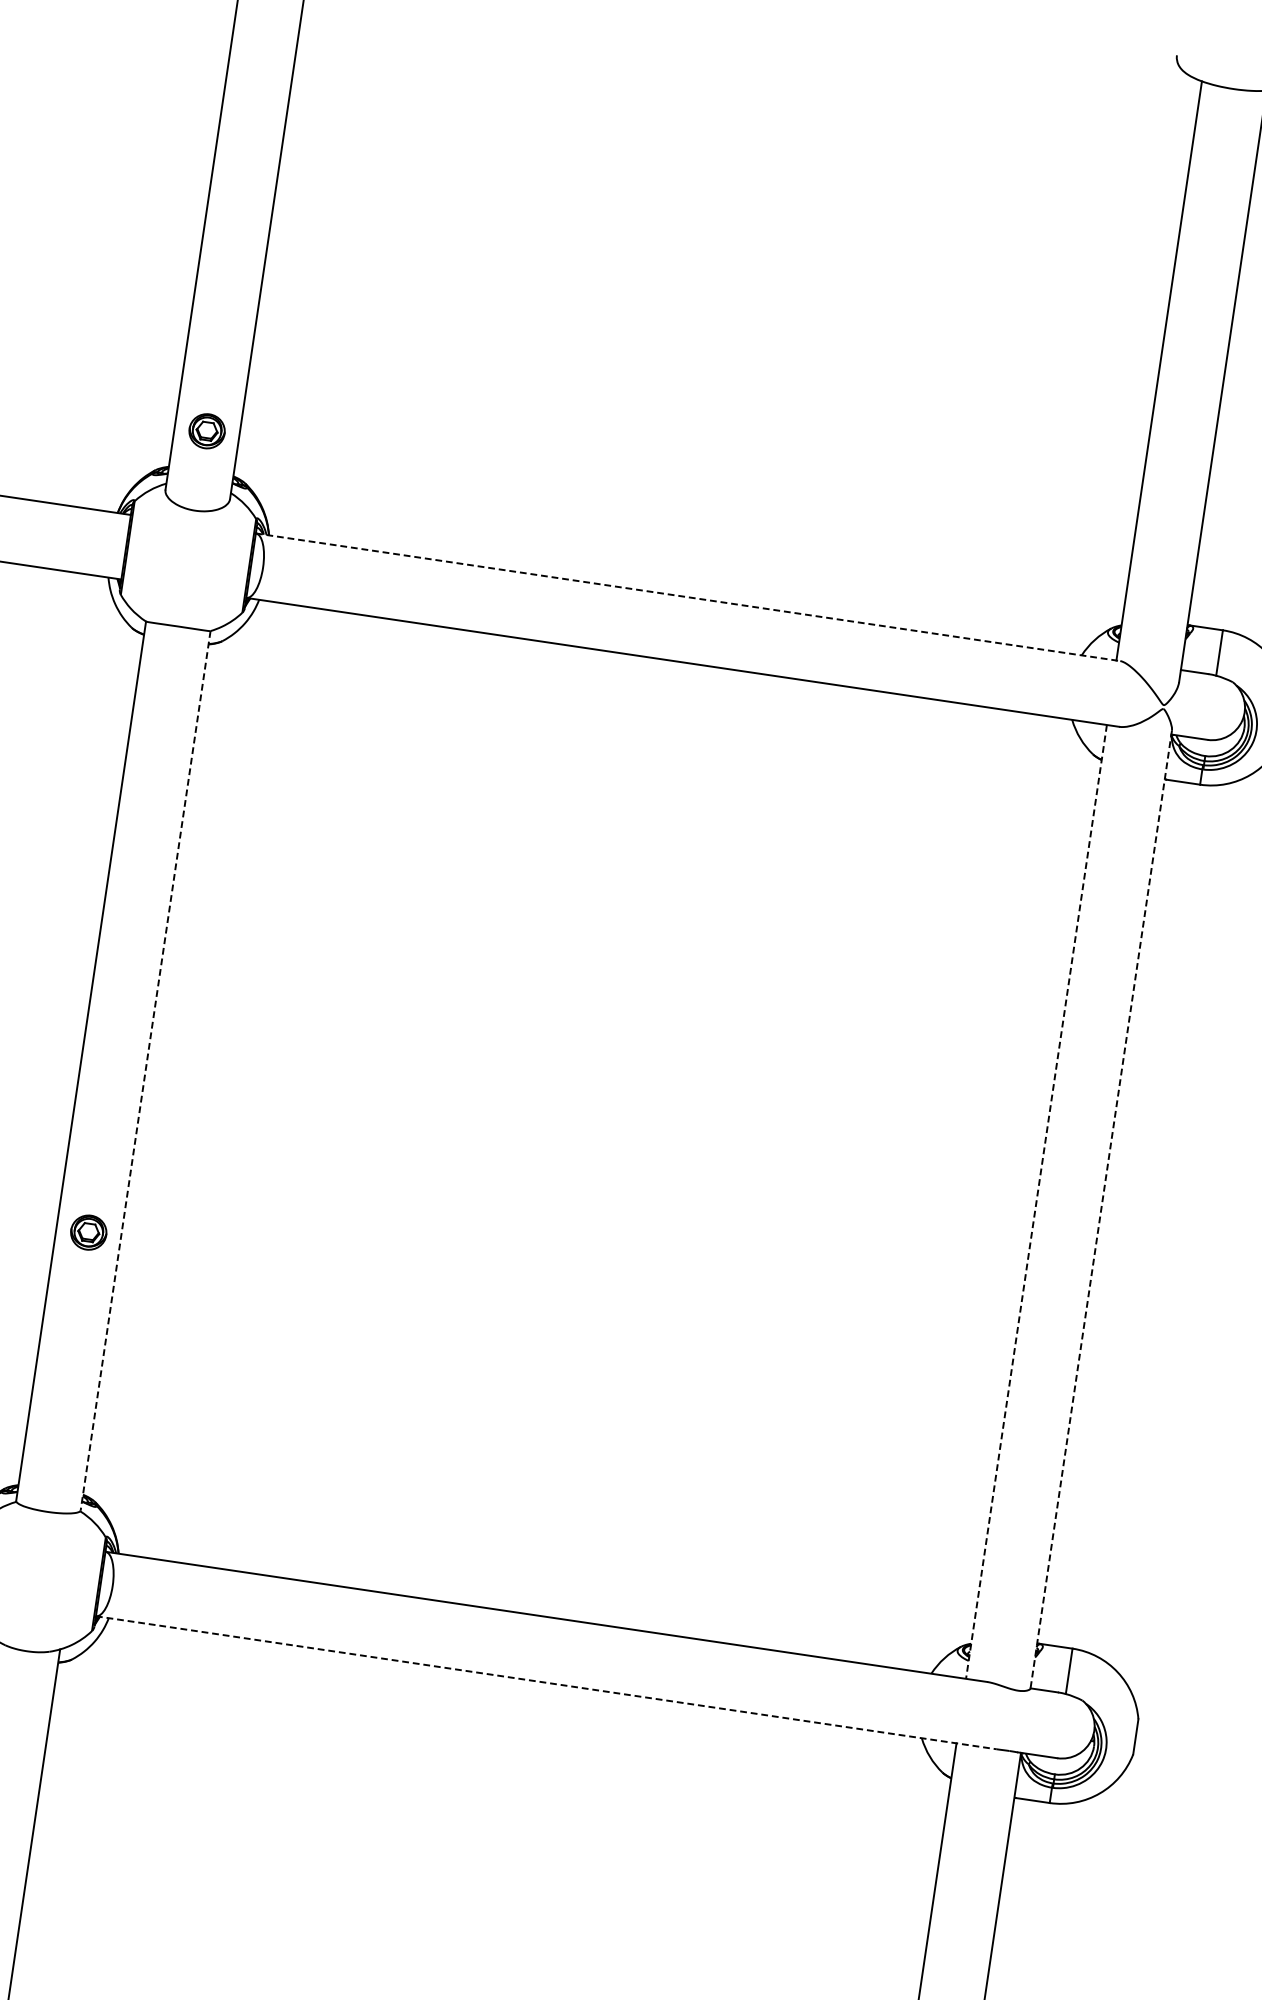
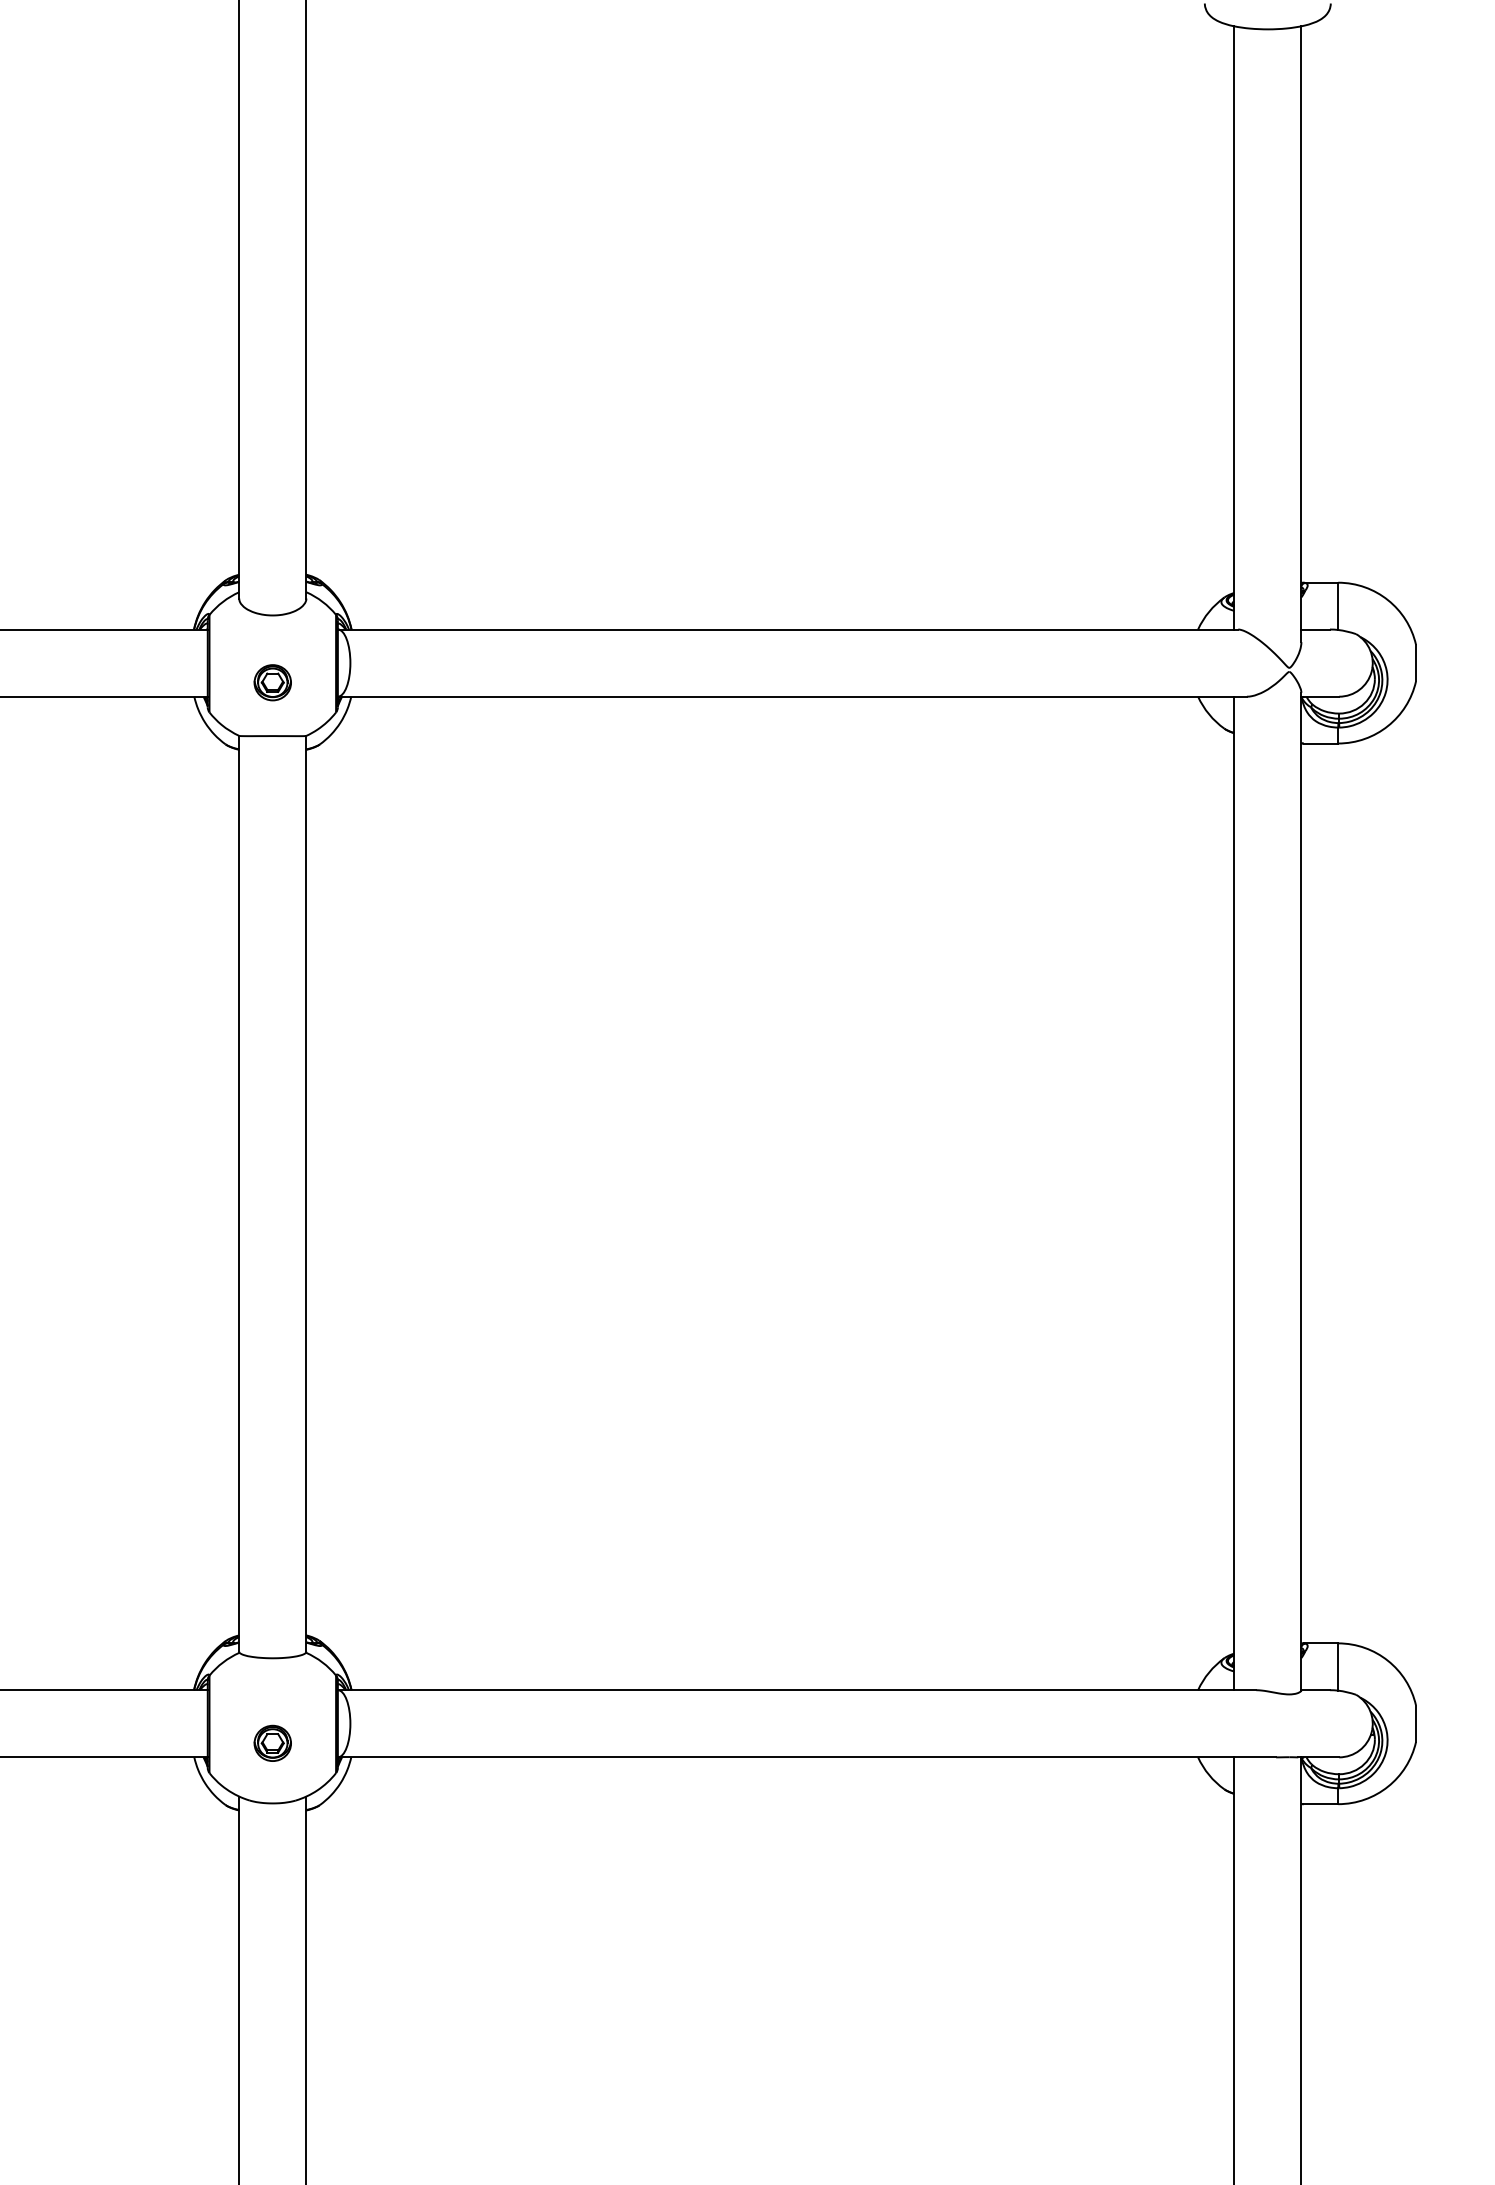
part: (206, 431) -> (272, 682), moved
line: (688, 597) -> (788, 629), dashed -> solid
line: (145, 1070) -> (306, 1193), dashed -> solid
line: (1036, 1202) -> (1234, 1193), dashed -> solid
line: (1101, 1209) -> (1301, 1191), dashed -> solid
part: (88, 1231) -> (272, 1742), moved
line: (546, 1682) -> (807, 1757), dashed -> solid

